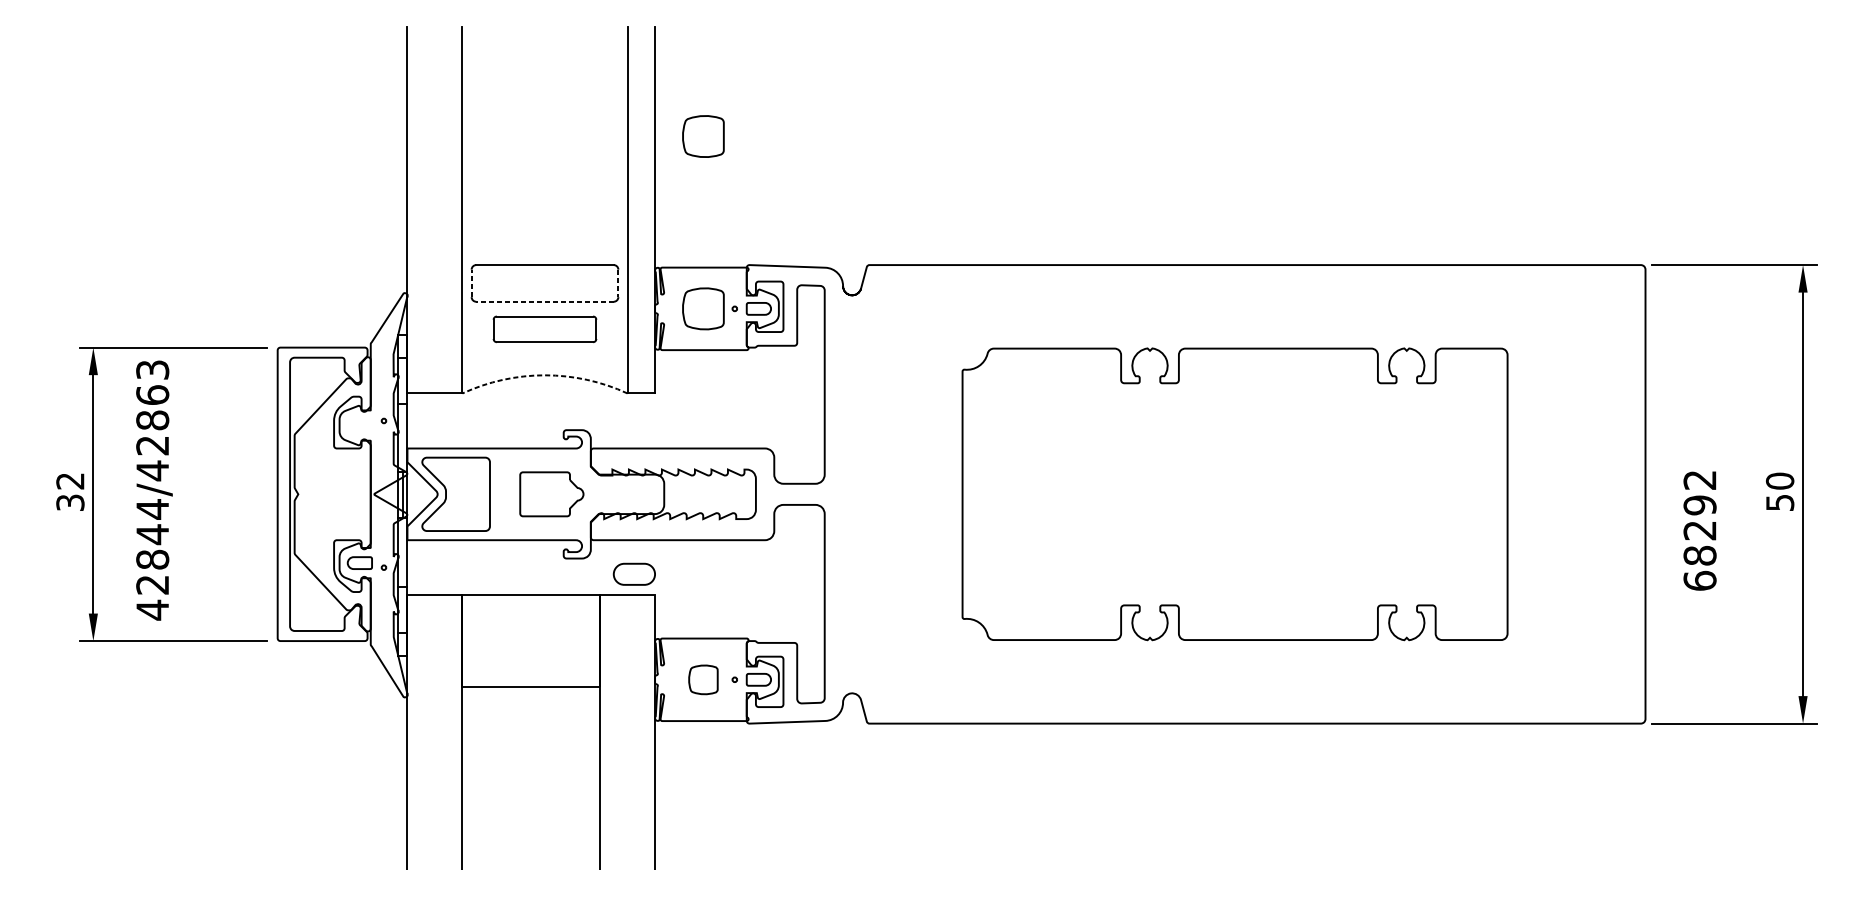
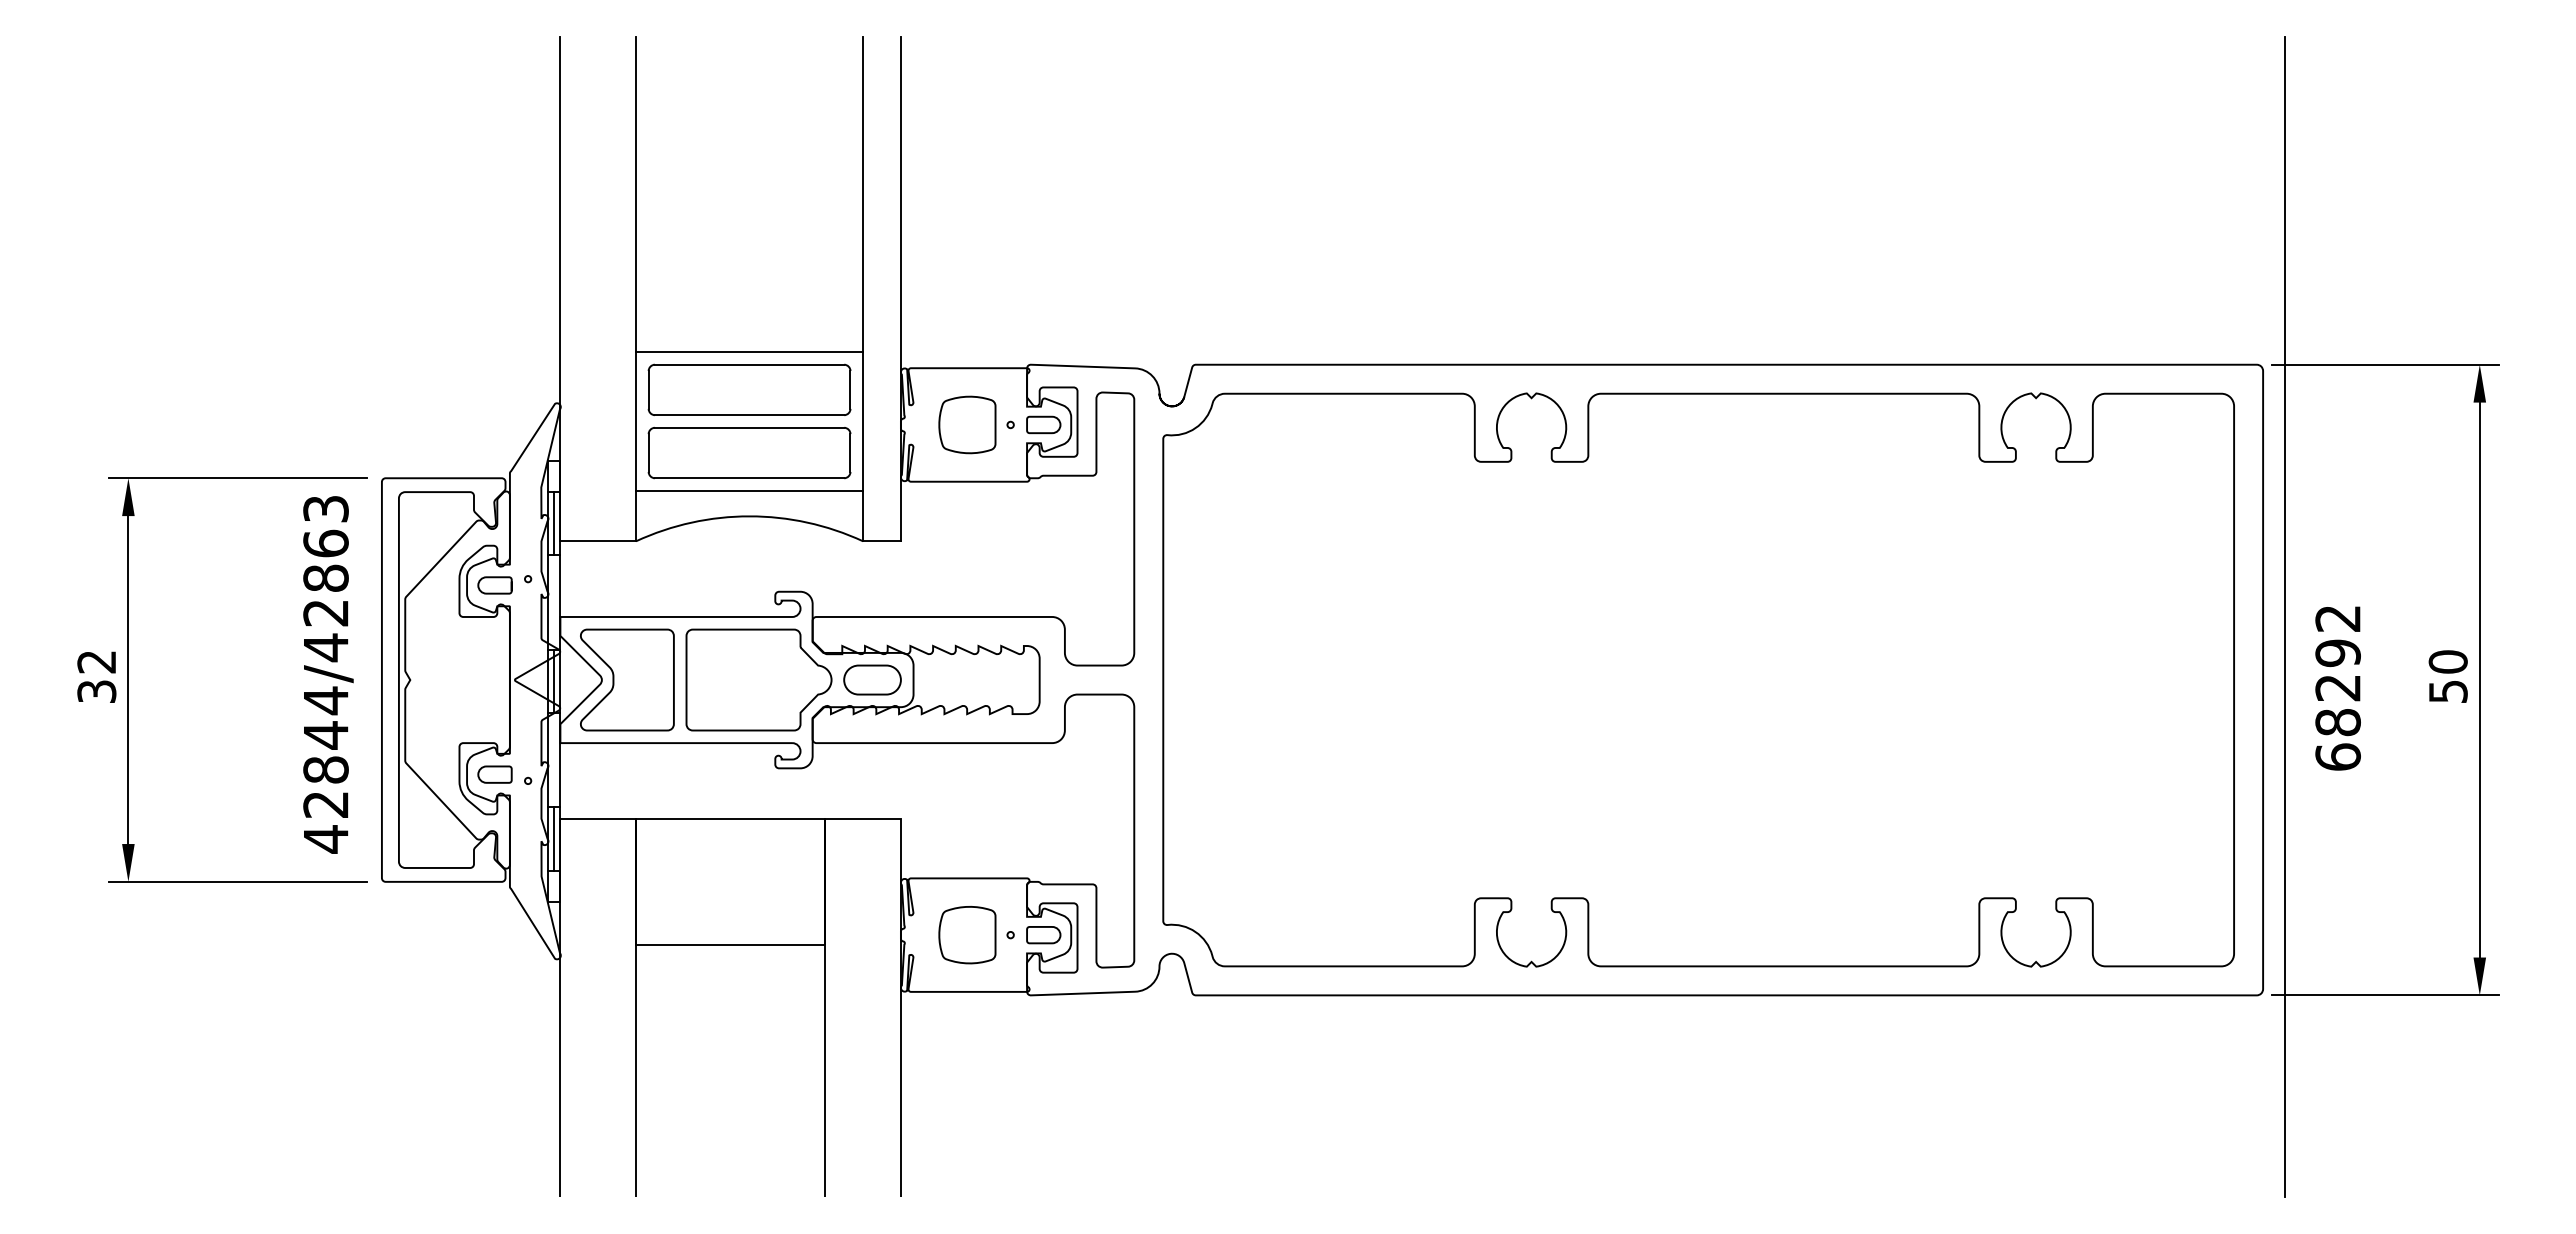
part: (703, 136) -> (967, 187), removed
line: (544, 256) -> (749, 352), added
line: (471, 283) -> (648, 389), dashed -> solid
line: (618, 283) -> (850, 389), dashed -> solid
line: (544, 301) -> (749, 415), dashed -> solid
part: (544, 329) -> (749, 453), size x1.43
line: (544, 356) -> (749, 490), added
arc: (544, 375) -> (749, 516), dashed -> solid
line: (403, 380) -> (554, 523), added
curve: (359, 420) -> (494, 578), added
line: (1661, 448) -> (2284, 616), added
text: (154, 490) -> (328, 674), moved
part: (551, 493) -> (758, 679), size x1.67
part: (1234, 493) -> (1698, 679), size x1.43
text: (1699, 531) -> (2337, 688), moved
part: (634, 573) -> (872, 679), moved
line: (403, 609) -> (554, 838), added
part: (703, 680) -> (967, 935), size x1.43

